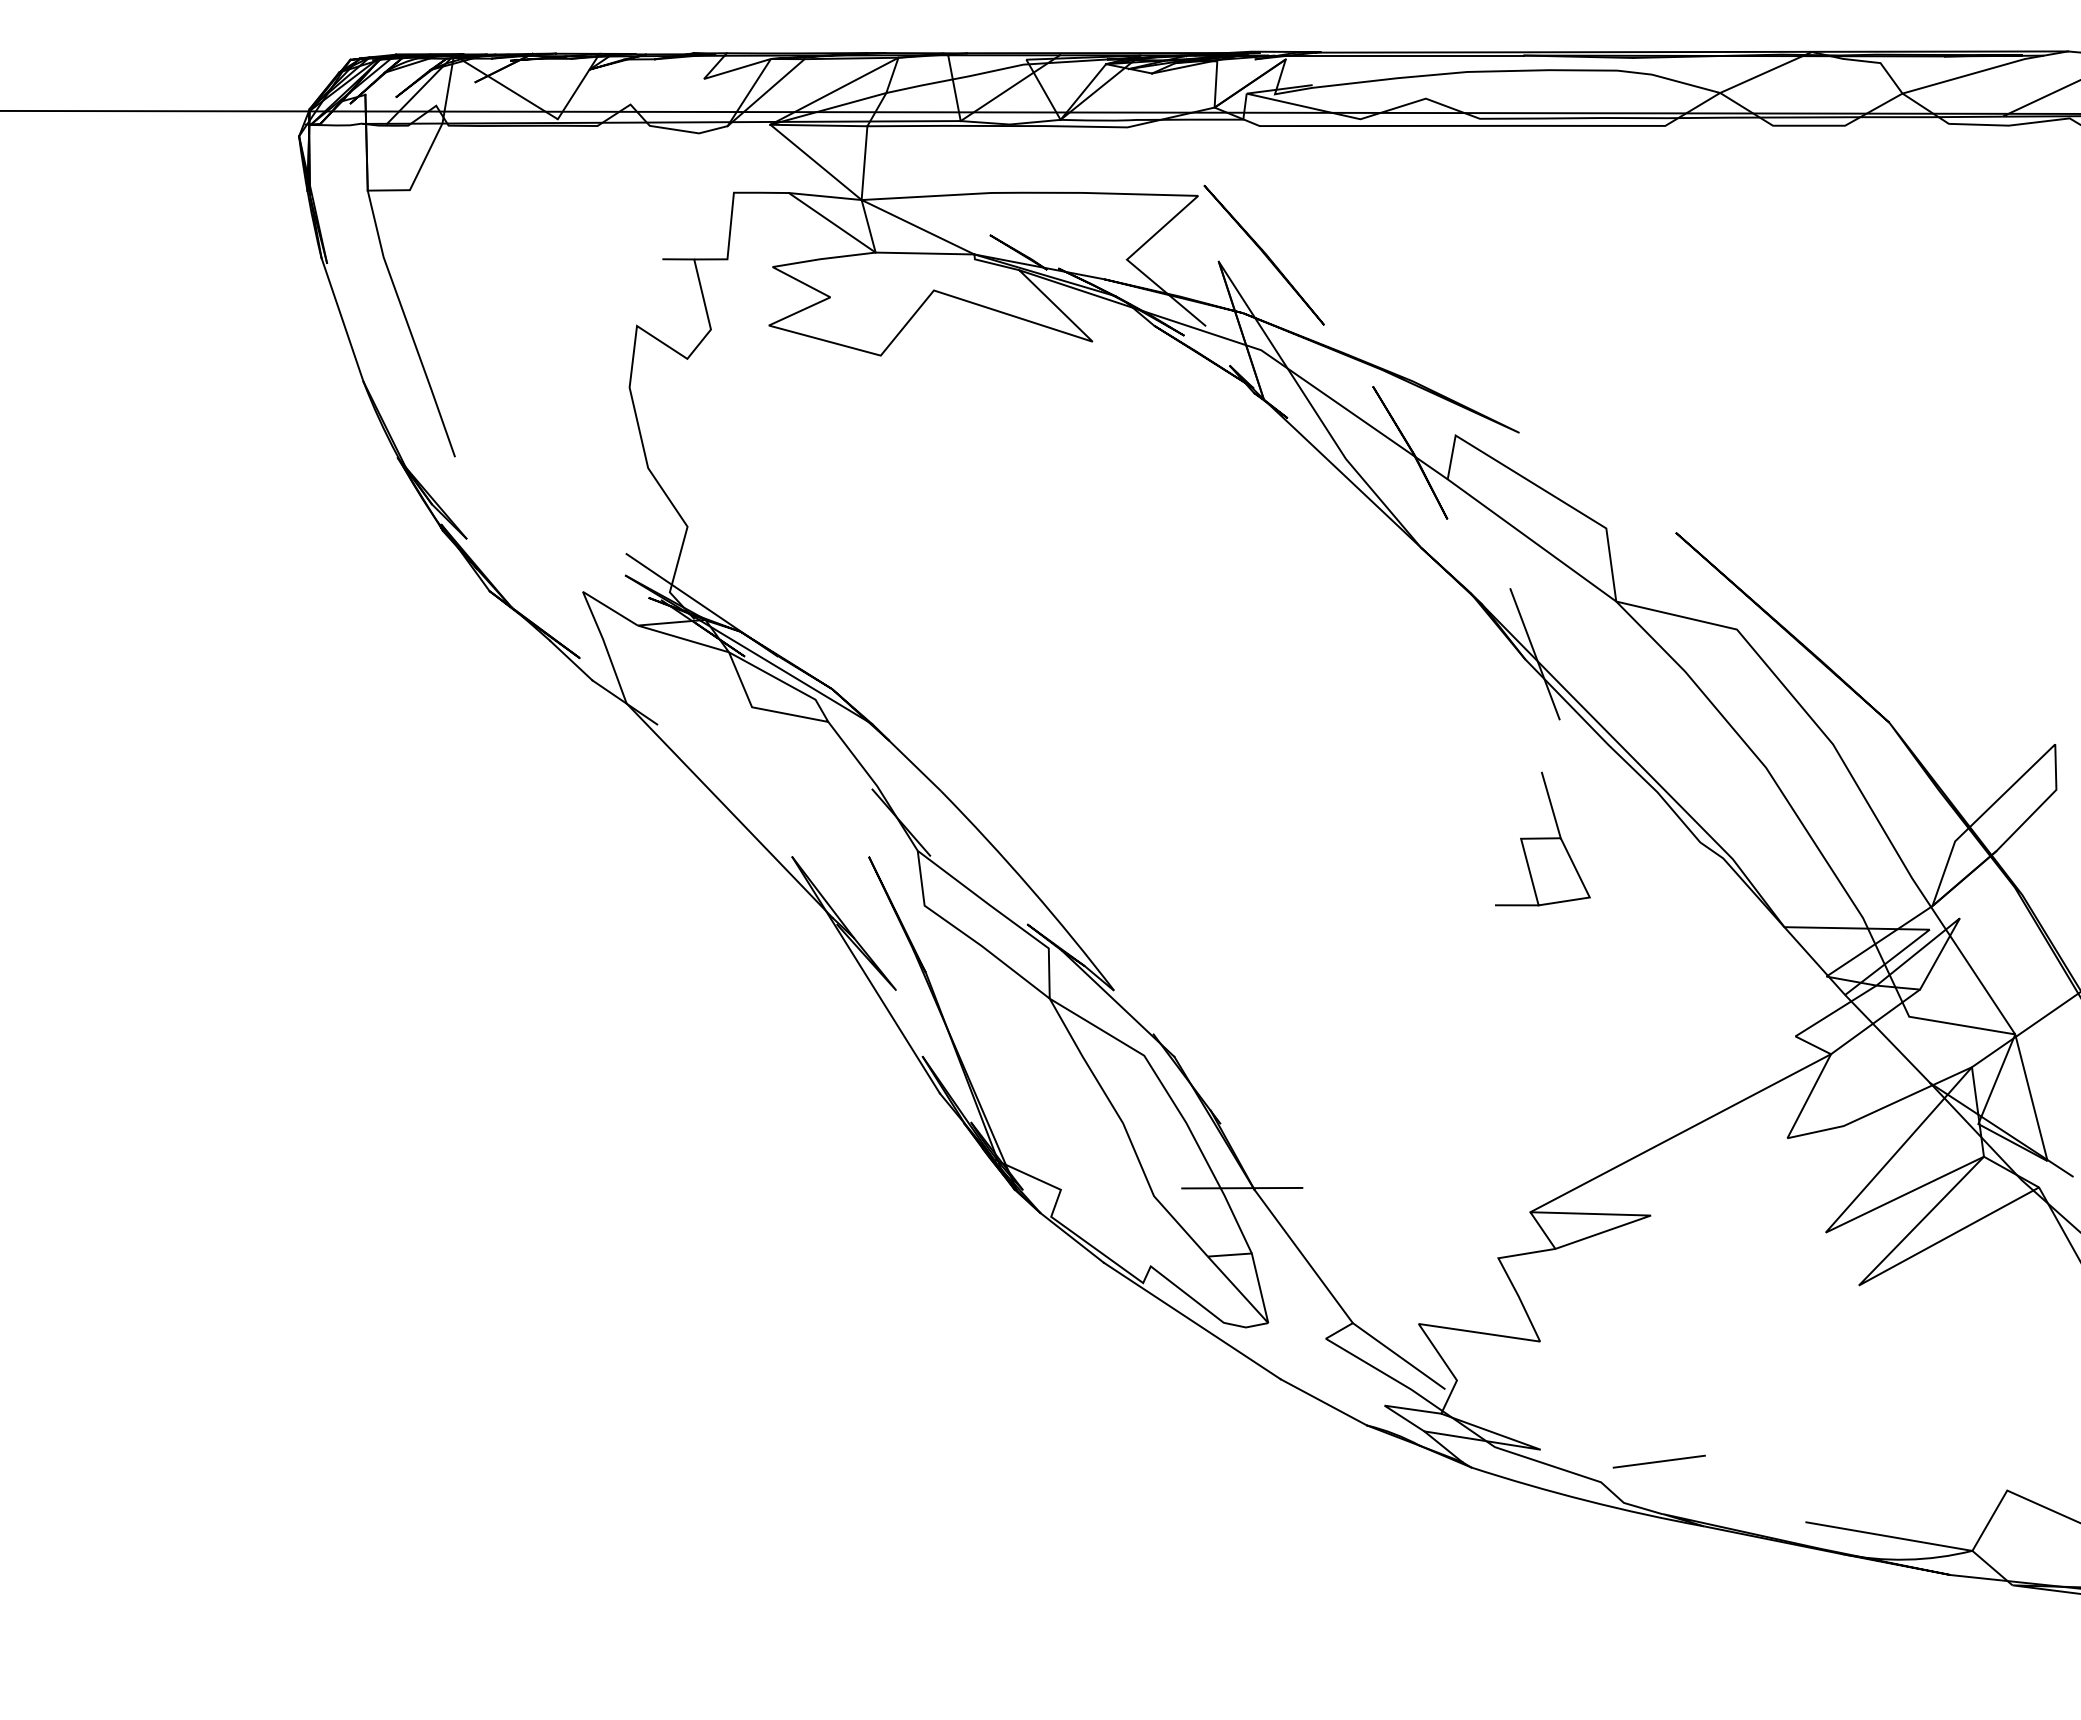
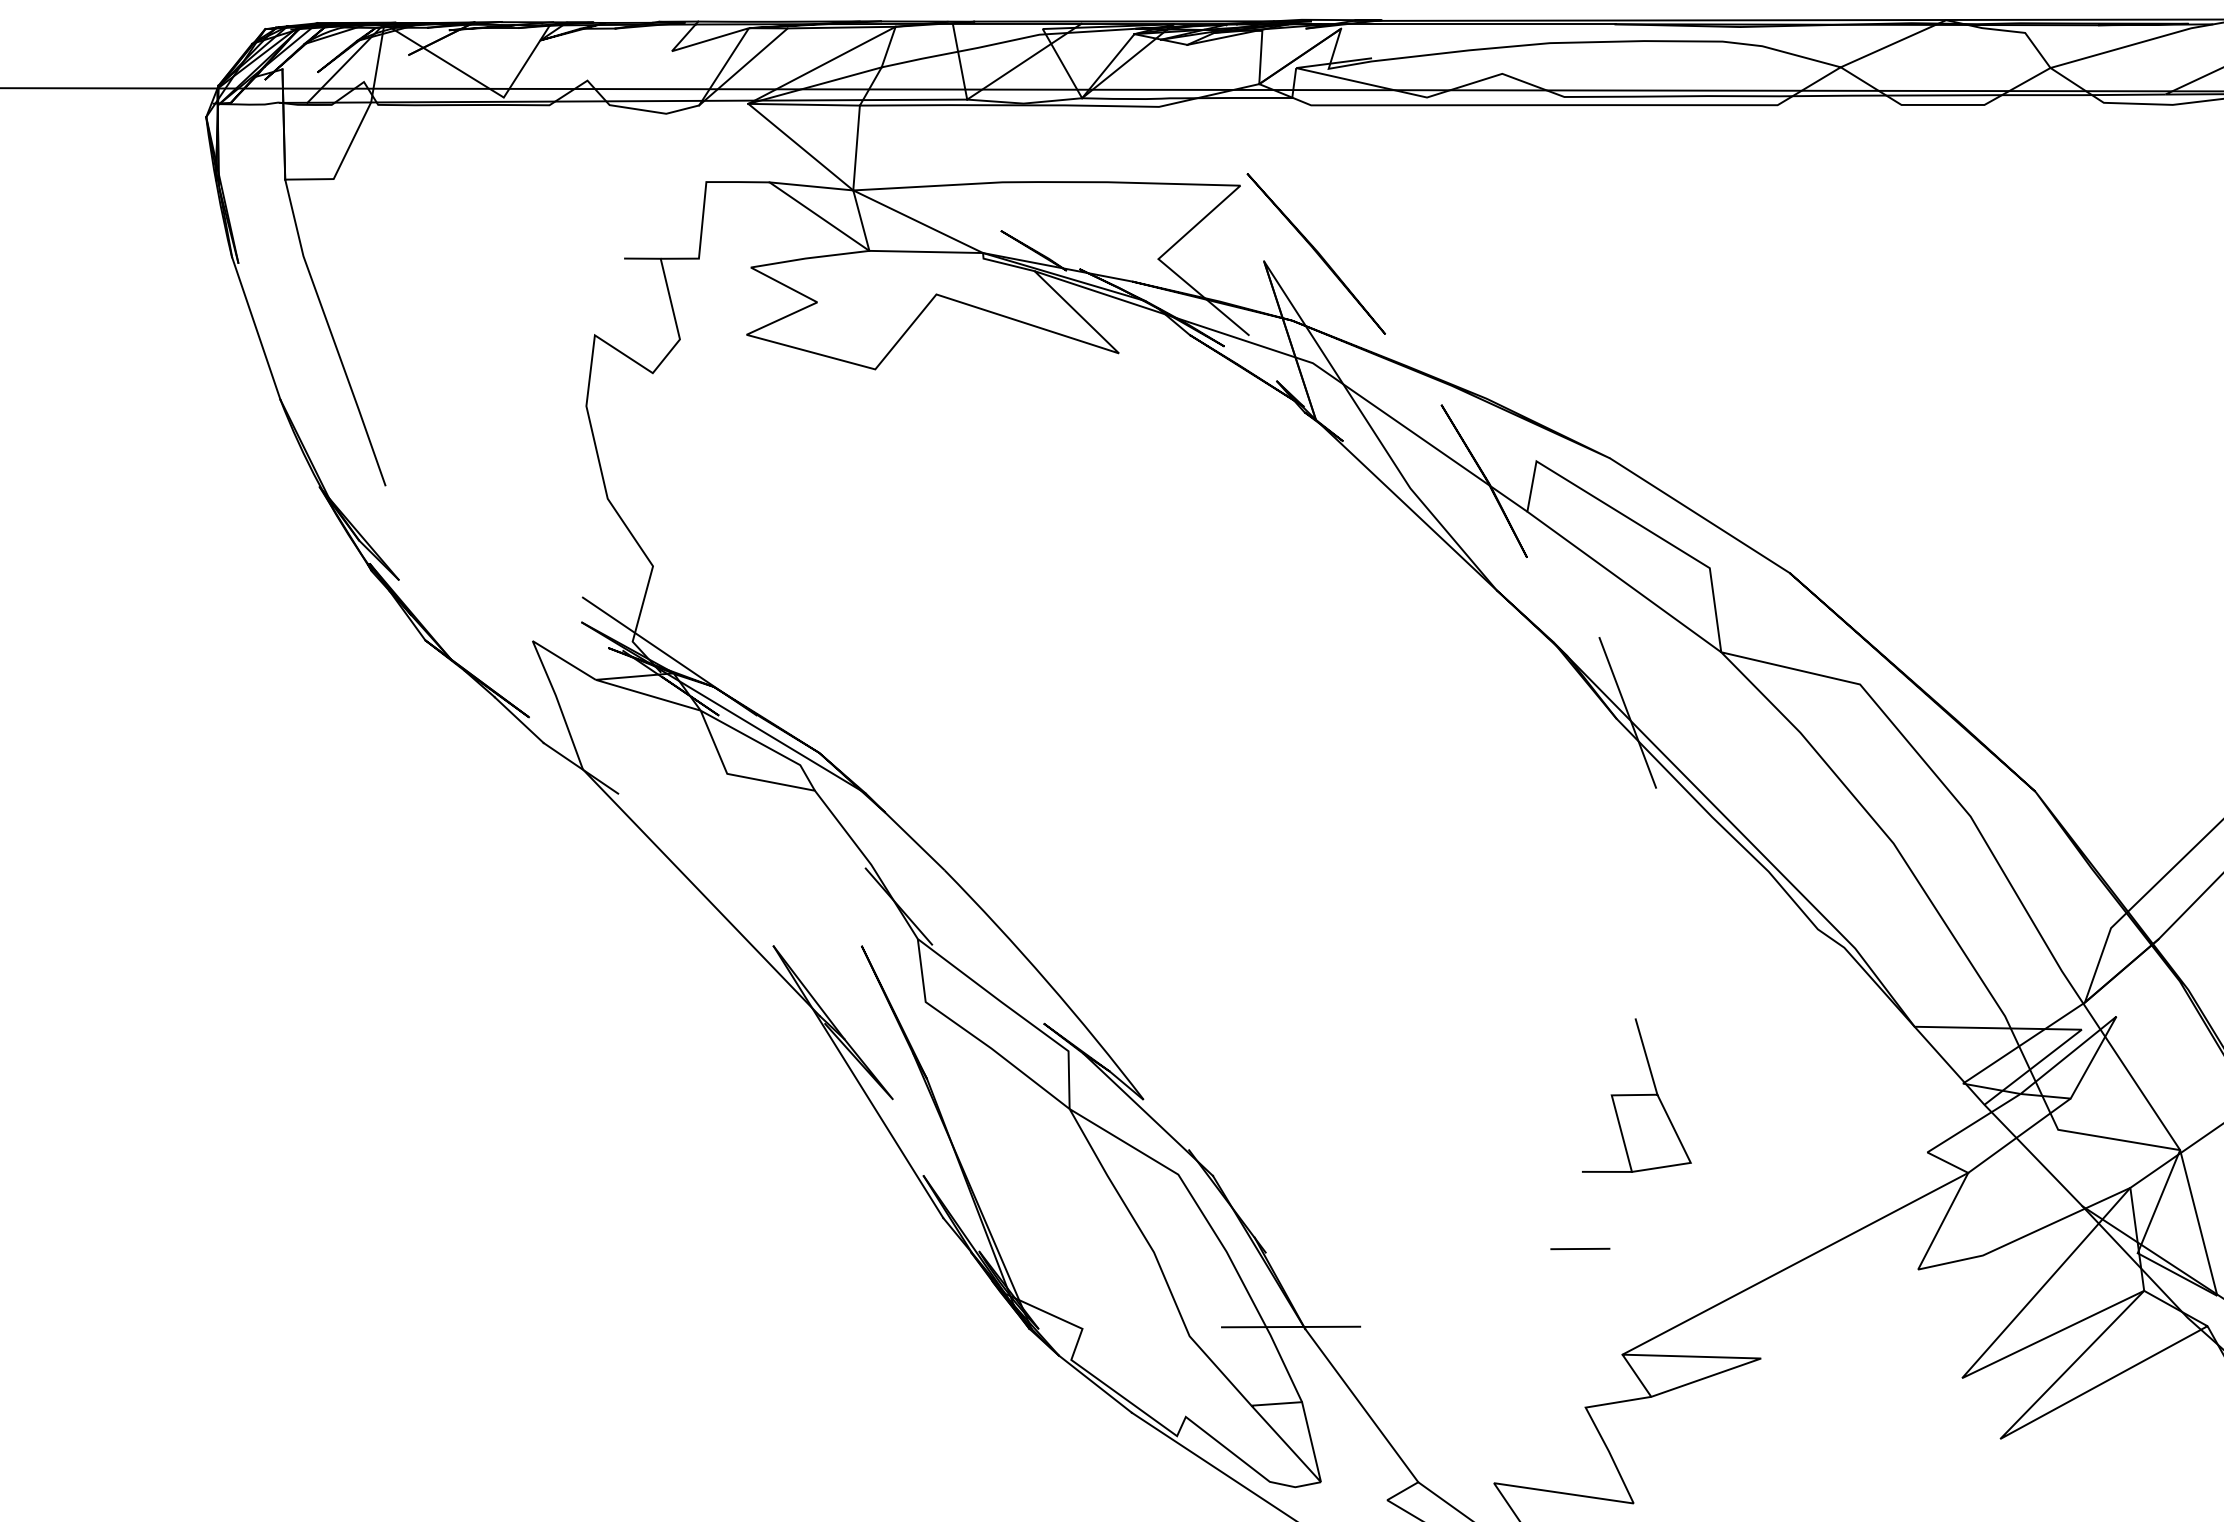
line: (1597, 482) -> (1699, 515), added
part: (1542, 838) -> (1636, 1095), moved
line: (1493, 1120) -> (1580, 1249), added

